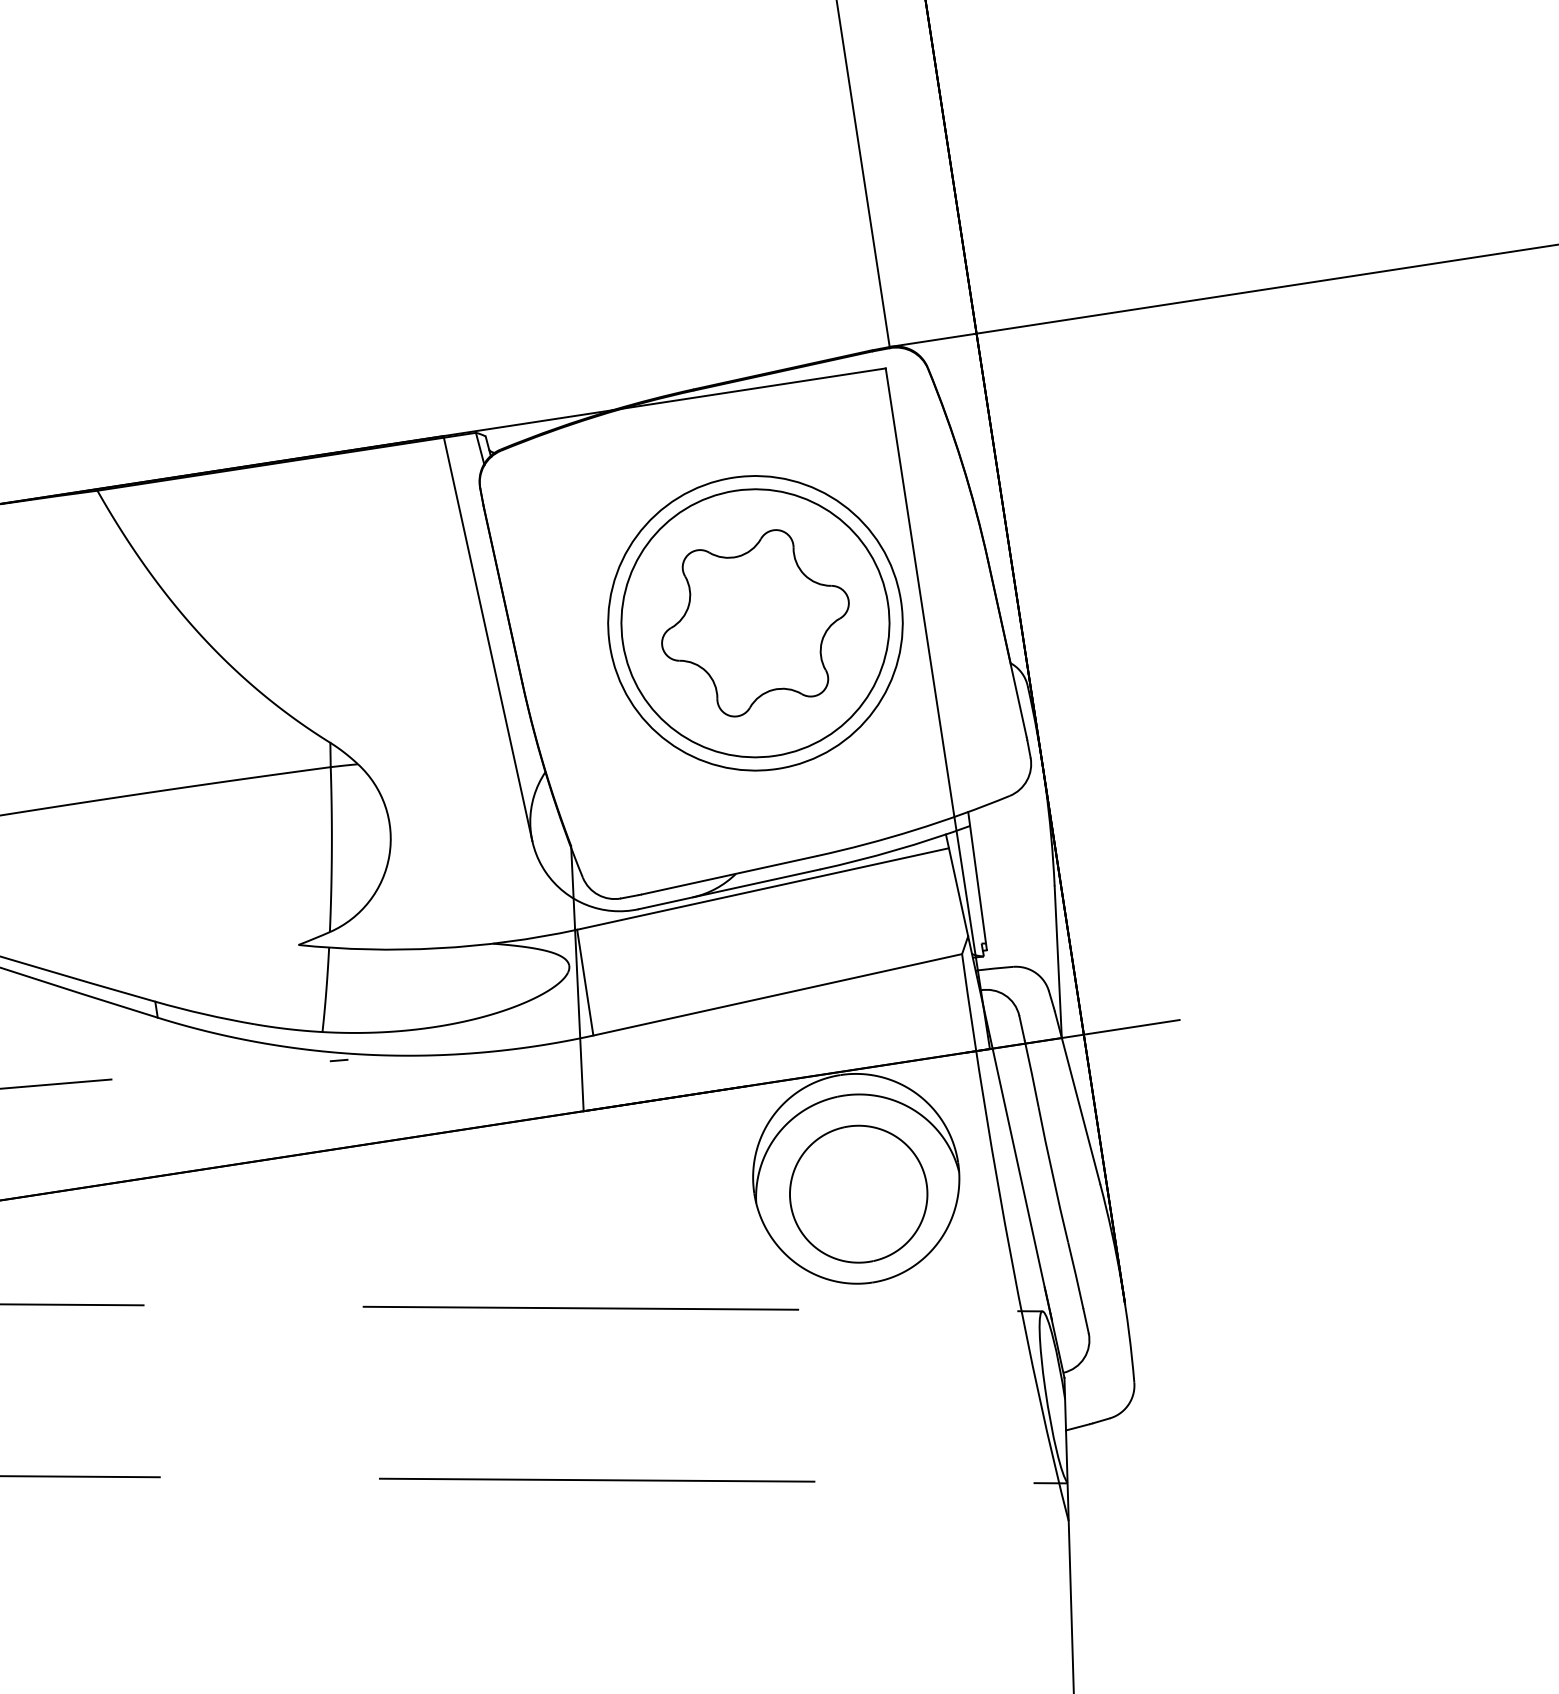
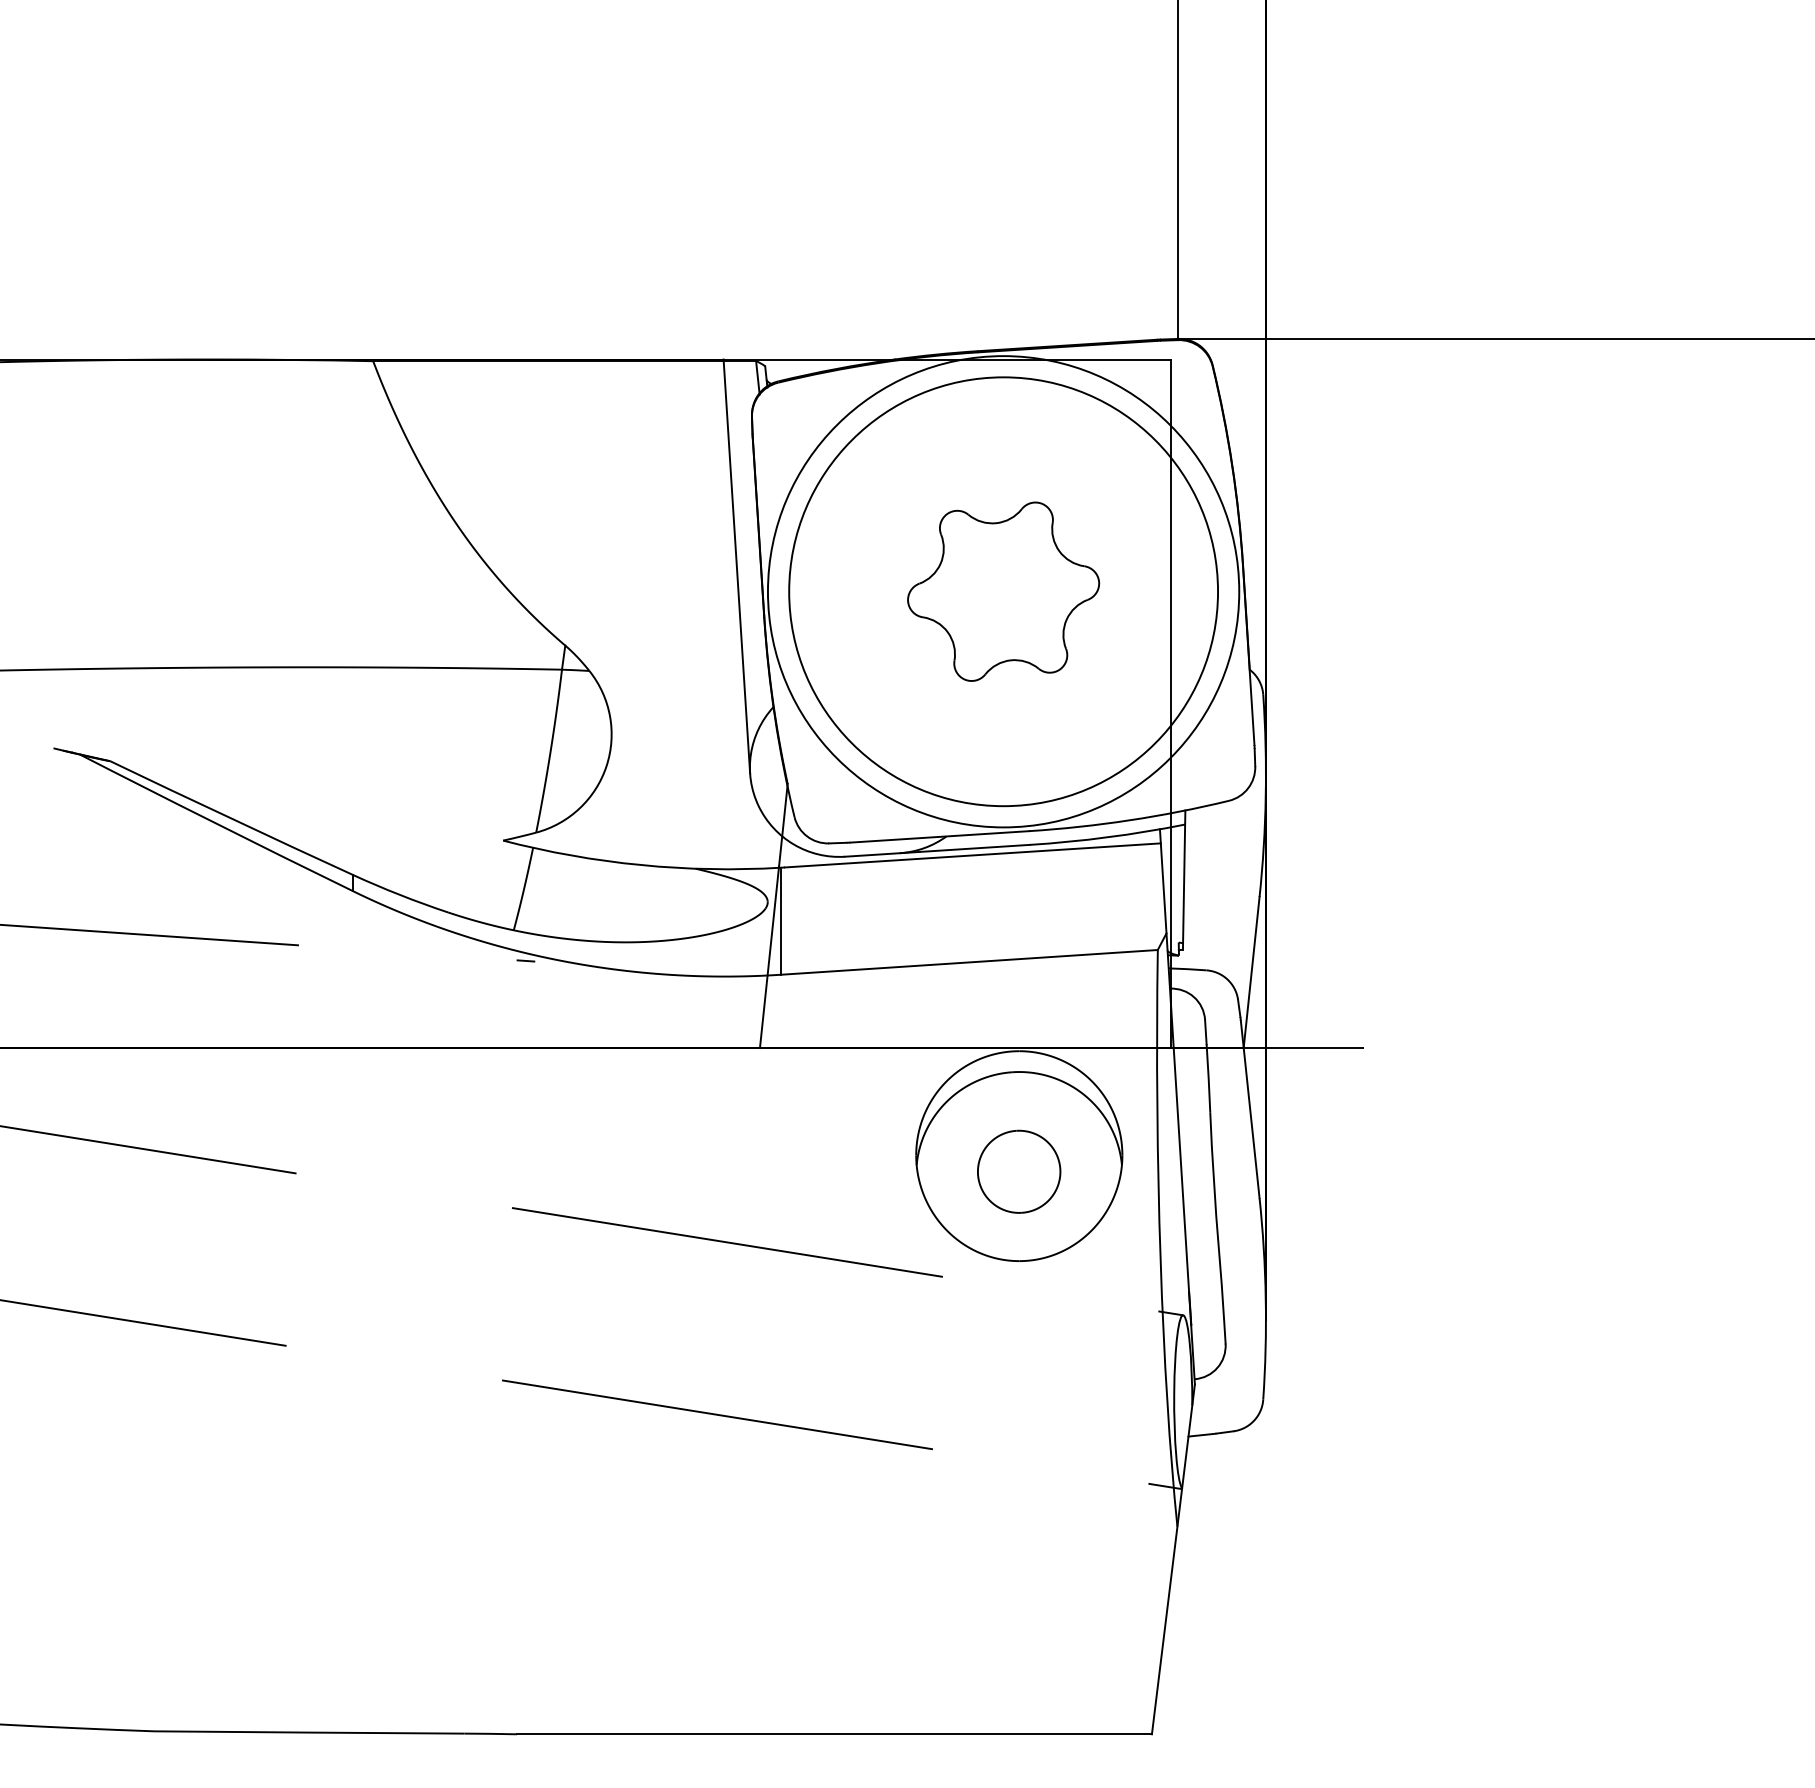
circle: (755, 623) -> (1003, 591), size x1.6
circle: (755, 623) -> (1003, 591), size x1.6
part: (857, 1194) -> (1018, 1171), size x0.6

